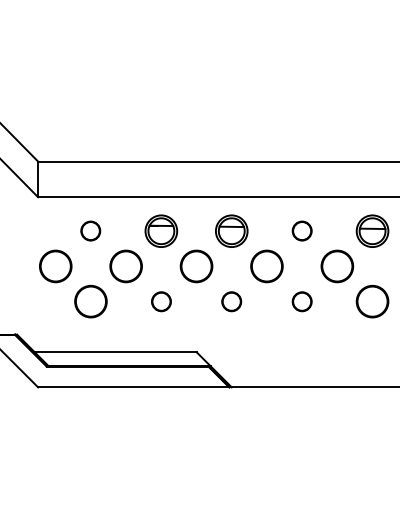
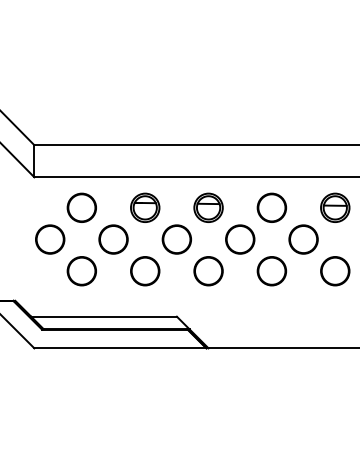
circle: (90, 230) -> (81, 207), size x1.67
part: (301, 230) -> (271, 207), size x1.67
circle: (161, 301) -> (145, 271), size x1.67
circle: (231, 301) -> (208, 271), size x1.67
part: (301, 301) -> (271, 271), size x1.67

